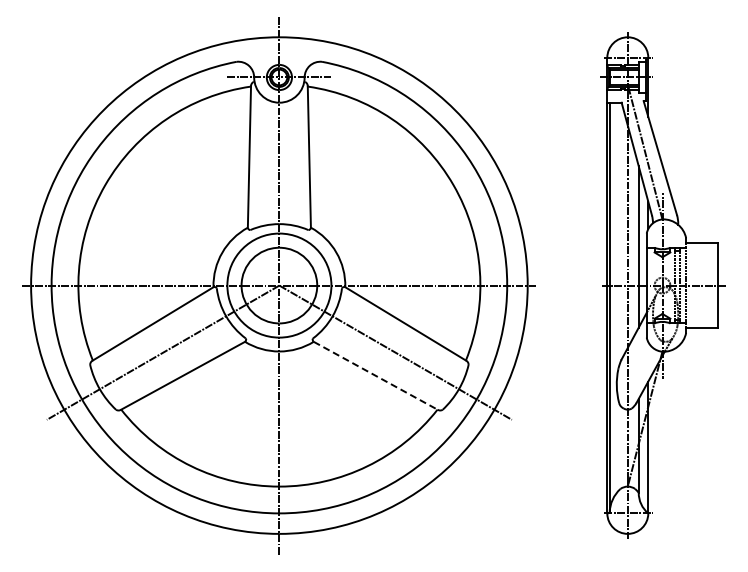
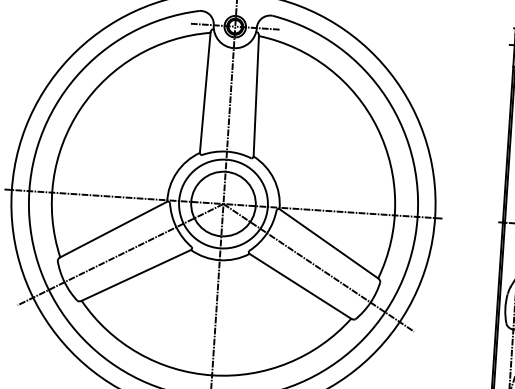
line: (375, 375) -> (300, 286), dashed -> solid

